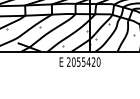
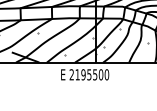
text: (83, 61) -> (89, 74), 2055420 -> 2195500

